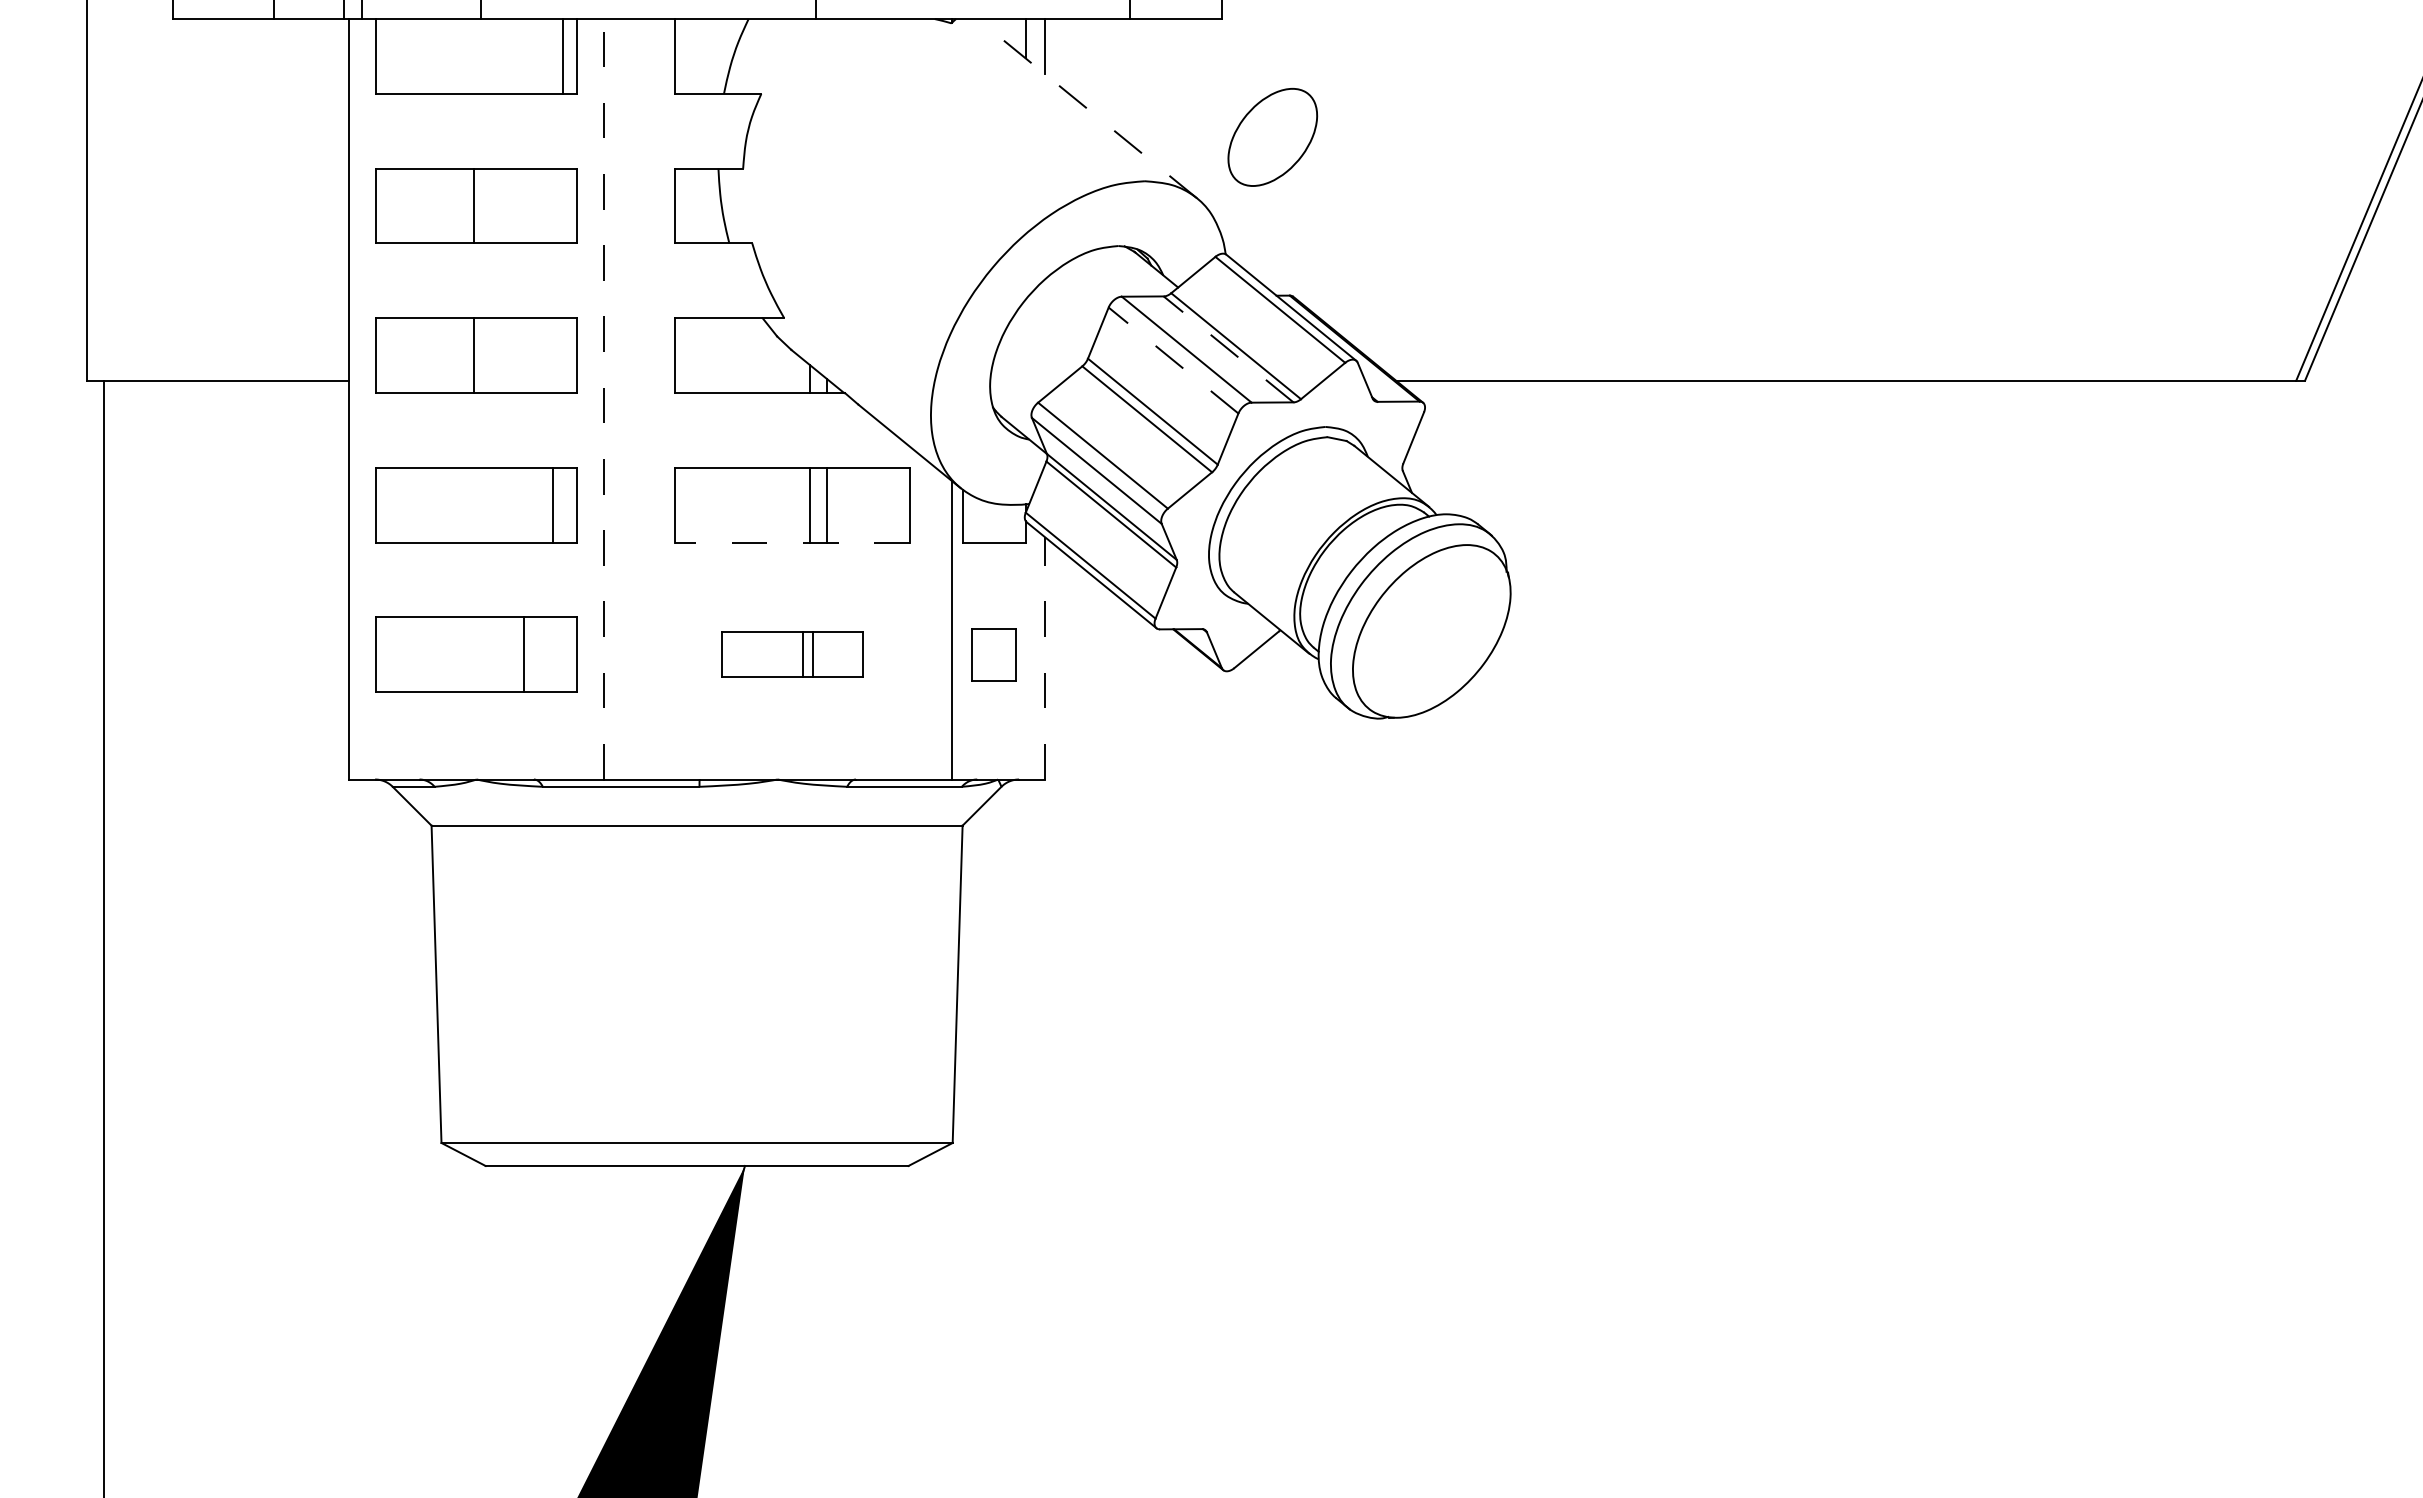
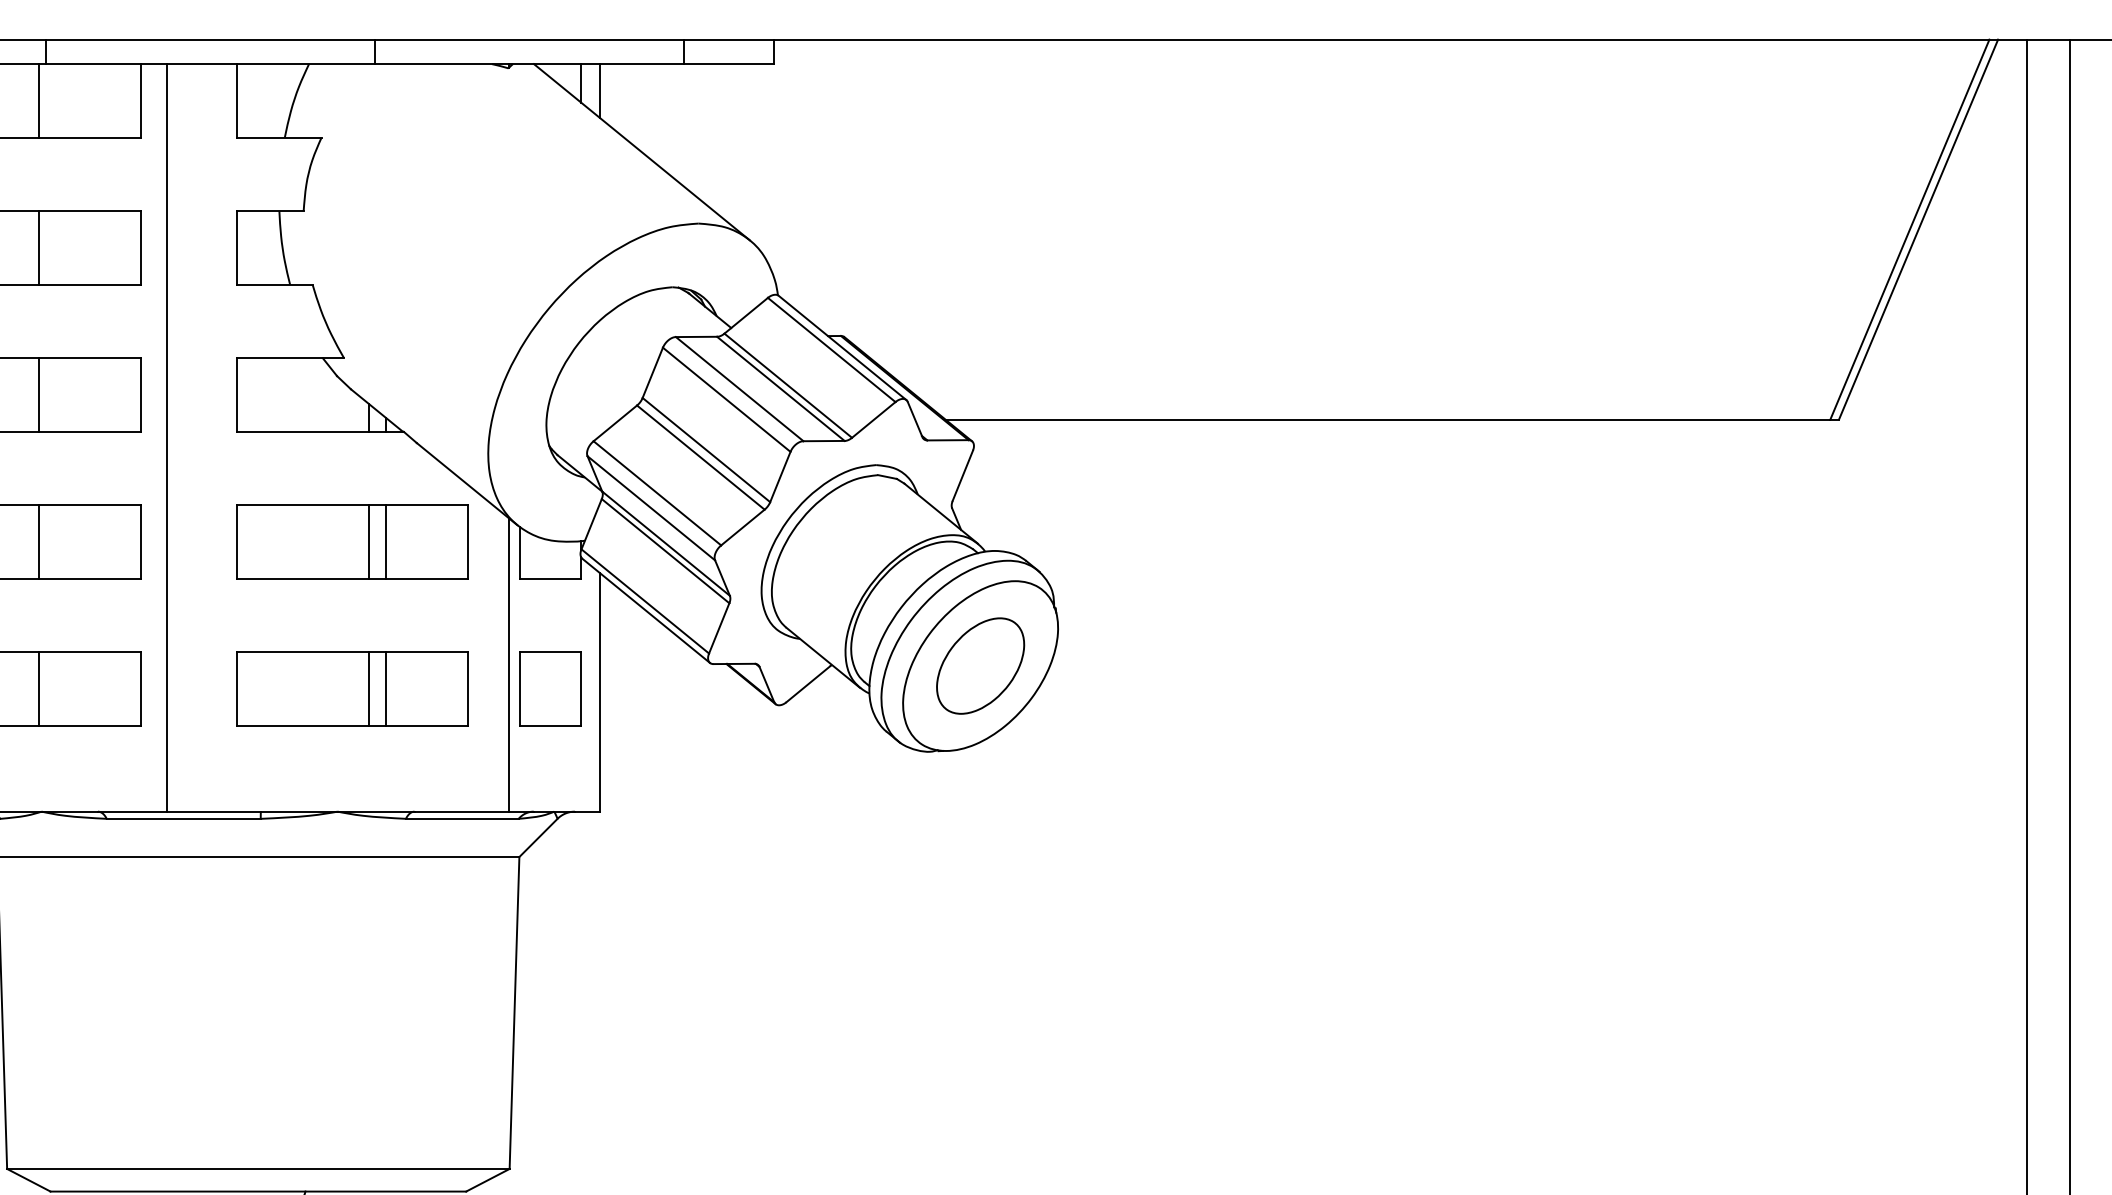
line: (562, 56) -> (38, 100), moved
line: (1087, 108) -> (642, 152), dashed -> solid
part: (1272, 137) -> (980, 666), moved
line: (1228, 349) -> (780, 388), dashed -> solid
line: (1173, 360) -> (726, 399), dashed -> solid
line: (603, 398) -> (166, 437), dashed -> solid
line: (552, 504) -> (38, 541), moved
line: (792, 542) -> (352, 578), dashed -> solid
line: (523, 654) -> (38, 688), moved
part: (792, 654) -> (352, 688), size x1.67
part: (994, 654) -> (550, 688), size x1.43
line: (1044, 657) -> (599, 691), dashed -> solid

